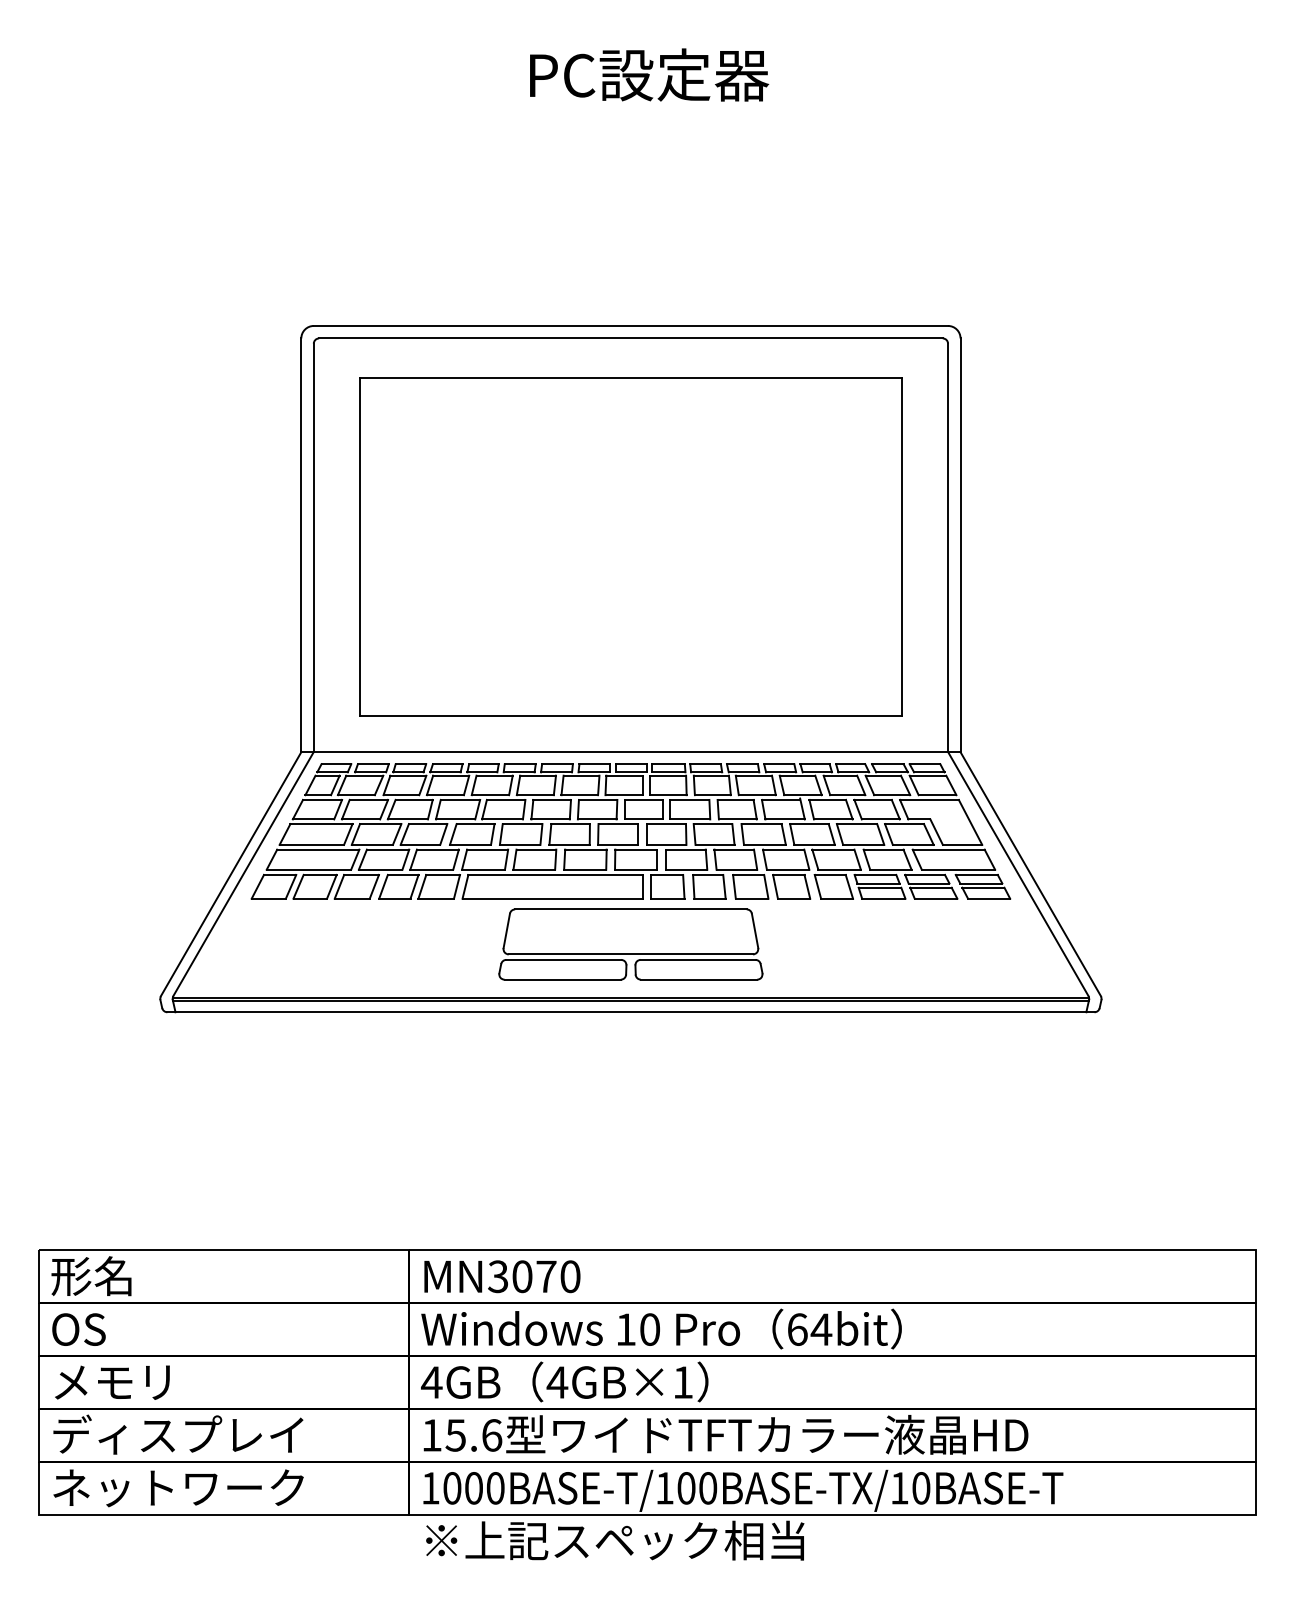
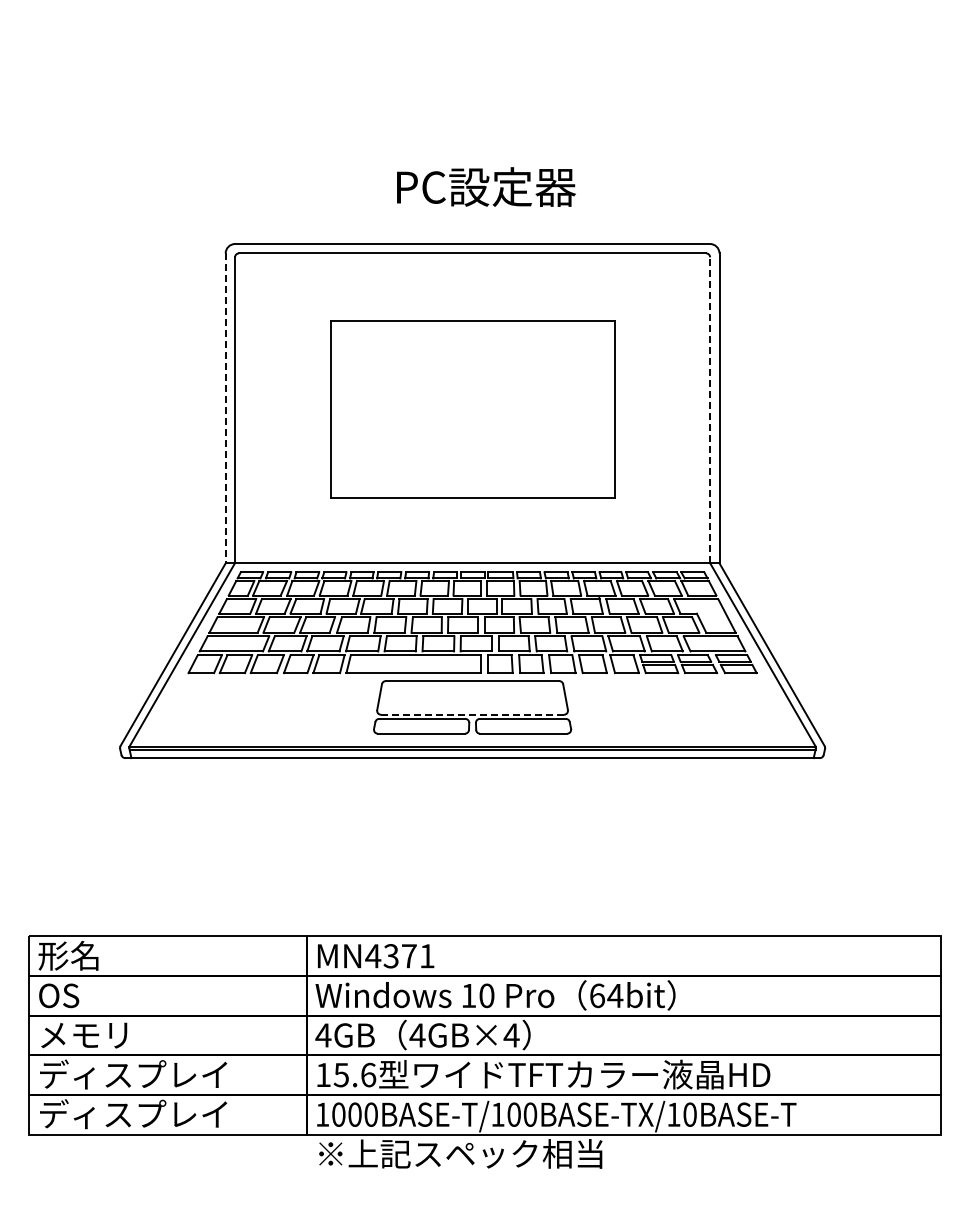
text: (649, 74) -> (486, 186), moved
line: (301, 545) -> (225, 408), solid -> dashed
part: (630, 546) -> (472, 409), size x0.7
line: (948, 548) -> (710, 410), solid -> dashed
line: (632, 954) -> (473, 714), solid -> dashed
text: (533, 1277) -> (399, 956), MN3070 -> MN4371
text: (682, 1382) -> (511, 1035), 4GB×1 -> 4GB×4
text: (178, 1488) -> (133, 1114), ネットワーク -> ディスプレイ

